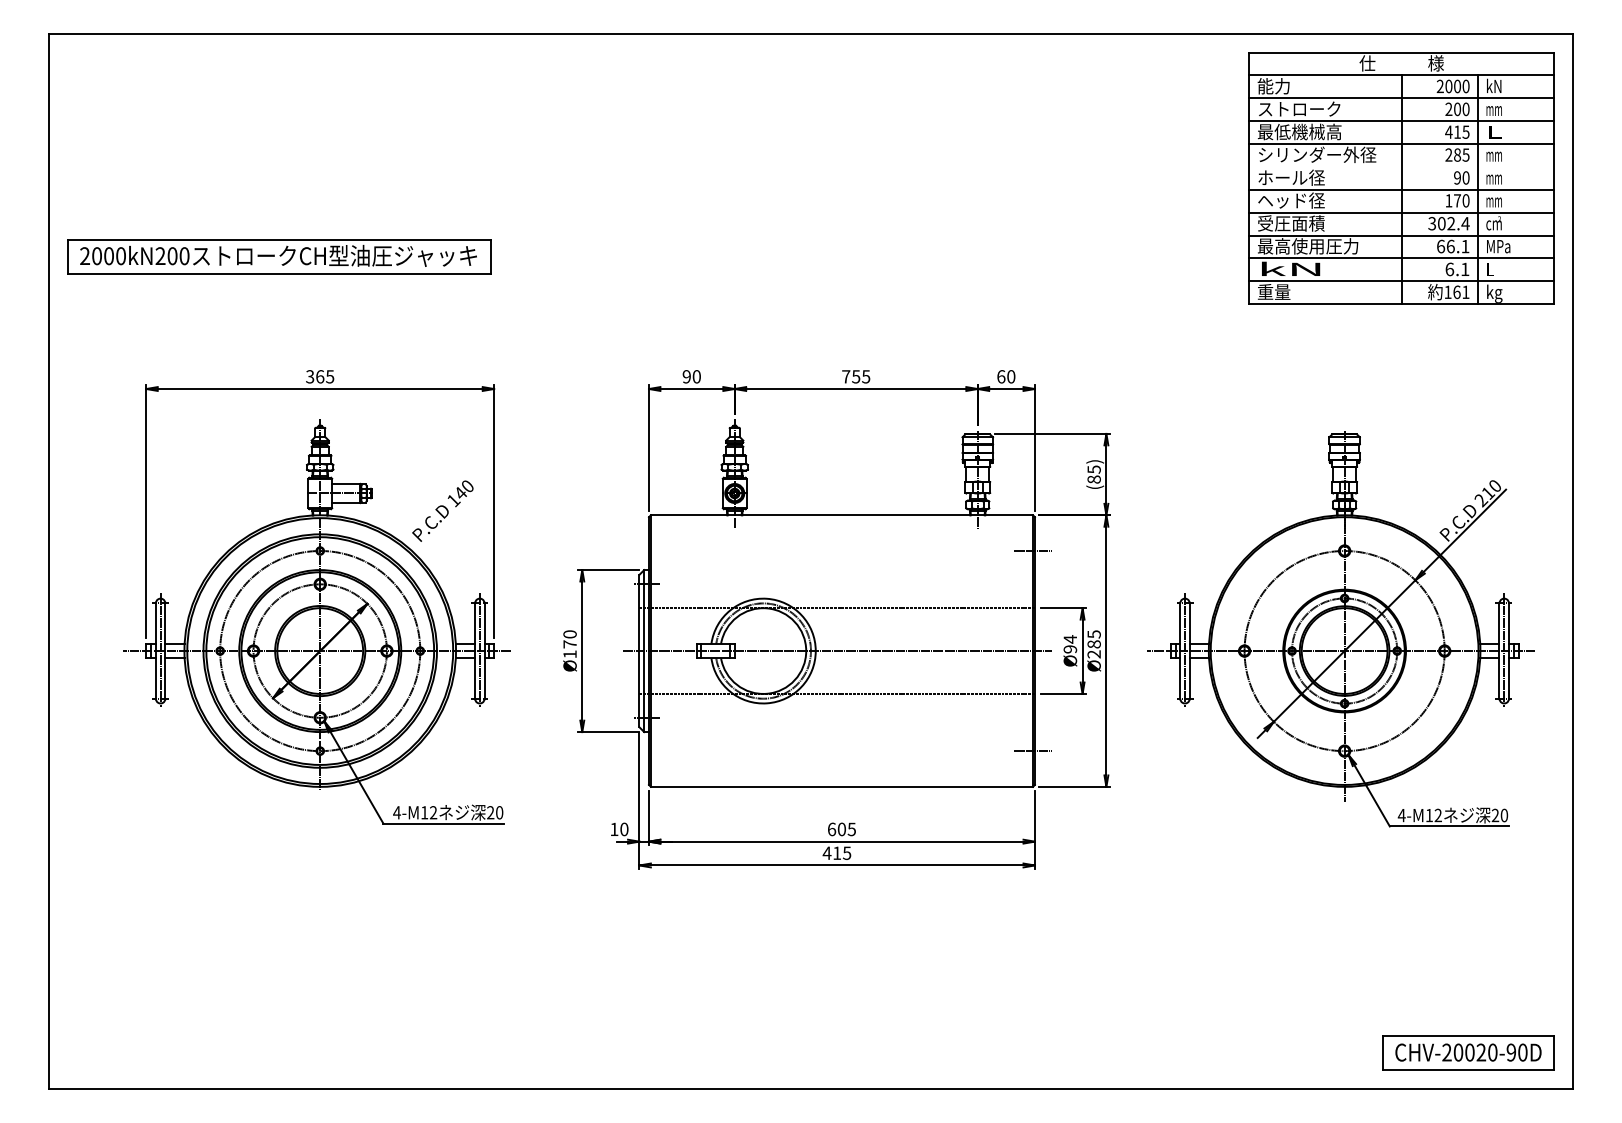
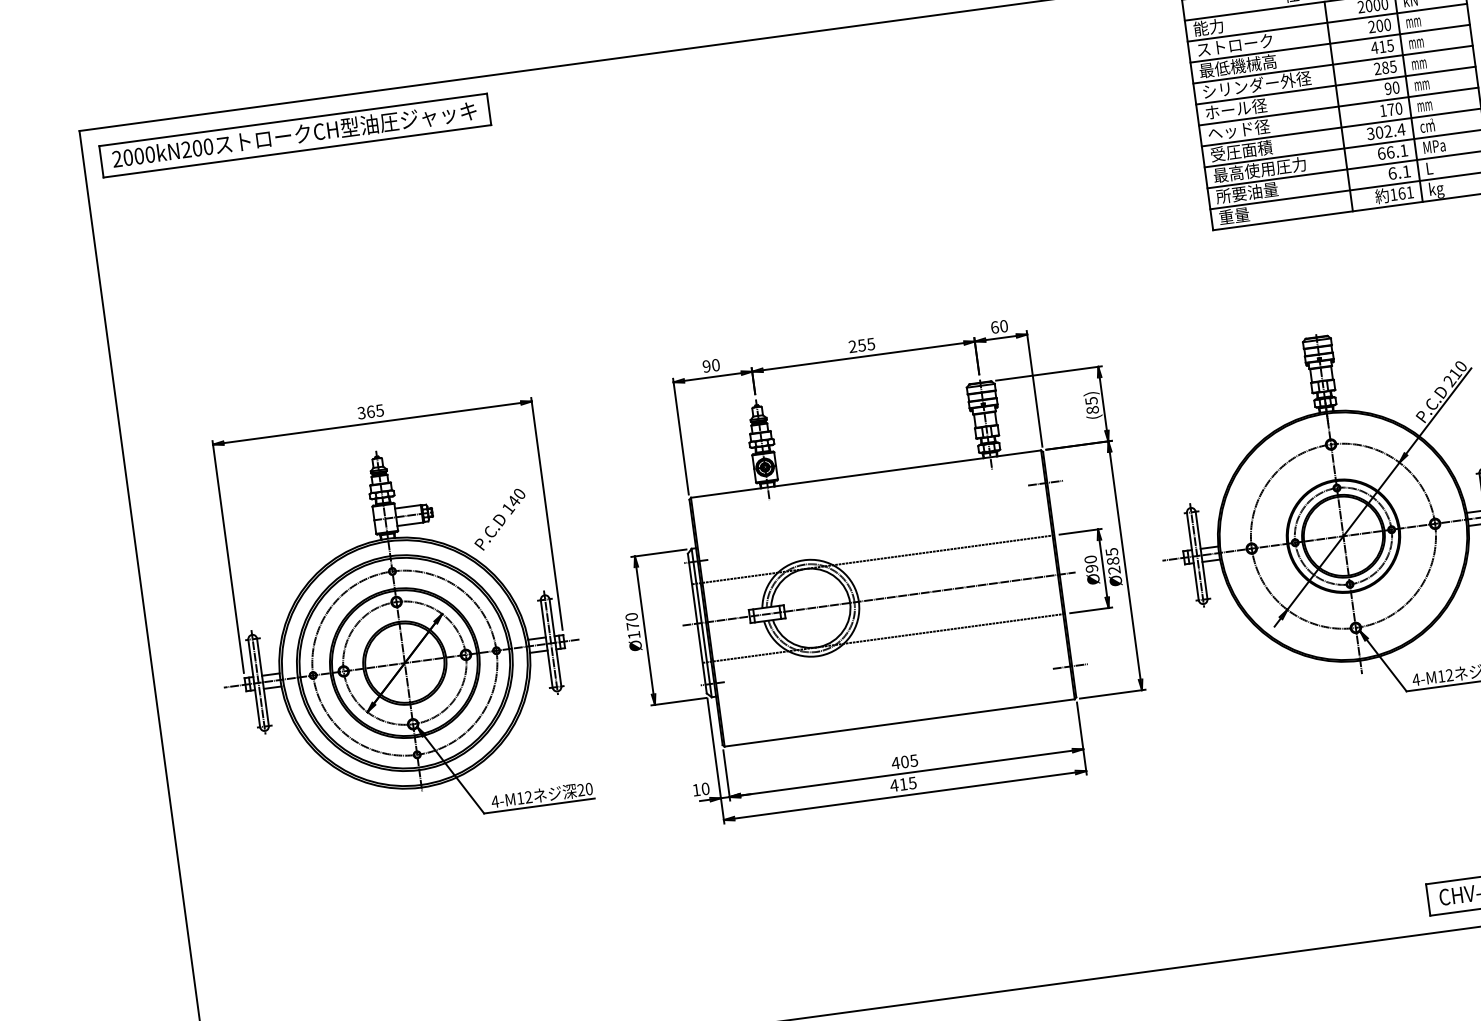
text: (1493, 132) -> (1415, 42), L -> mm
line: (1401, 166) -> (1335, 85), added
part: (279, 256) -> (295, 135), moved
text: (1290, 269) -> (1246, 193), kN -> 所要油量
text: (846, 376) -> (853, 346), 755 -> 255
text: (1070, 639) -> (1090, 559), Ø94 -> Ø90
text: (831, 829) -> (895, 763), 605 -> 405

